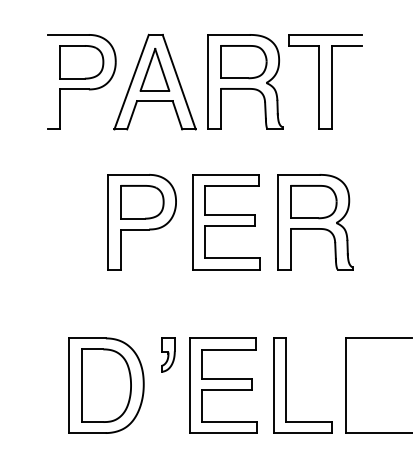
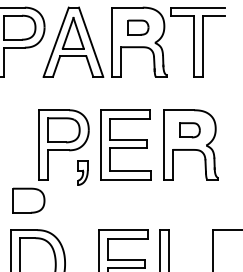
part: (243, 62) -> (138, 27), size x0.6
part: (313, 202) -> (189, 130), size x0.6
part: (94, 298) -> (28, 200), added
part: (168, 354) -> (83, 172), moved

